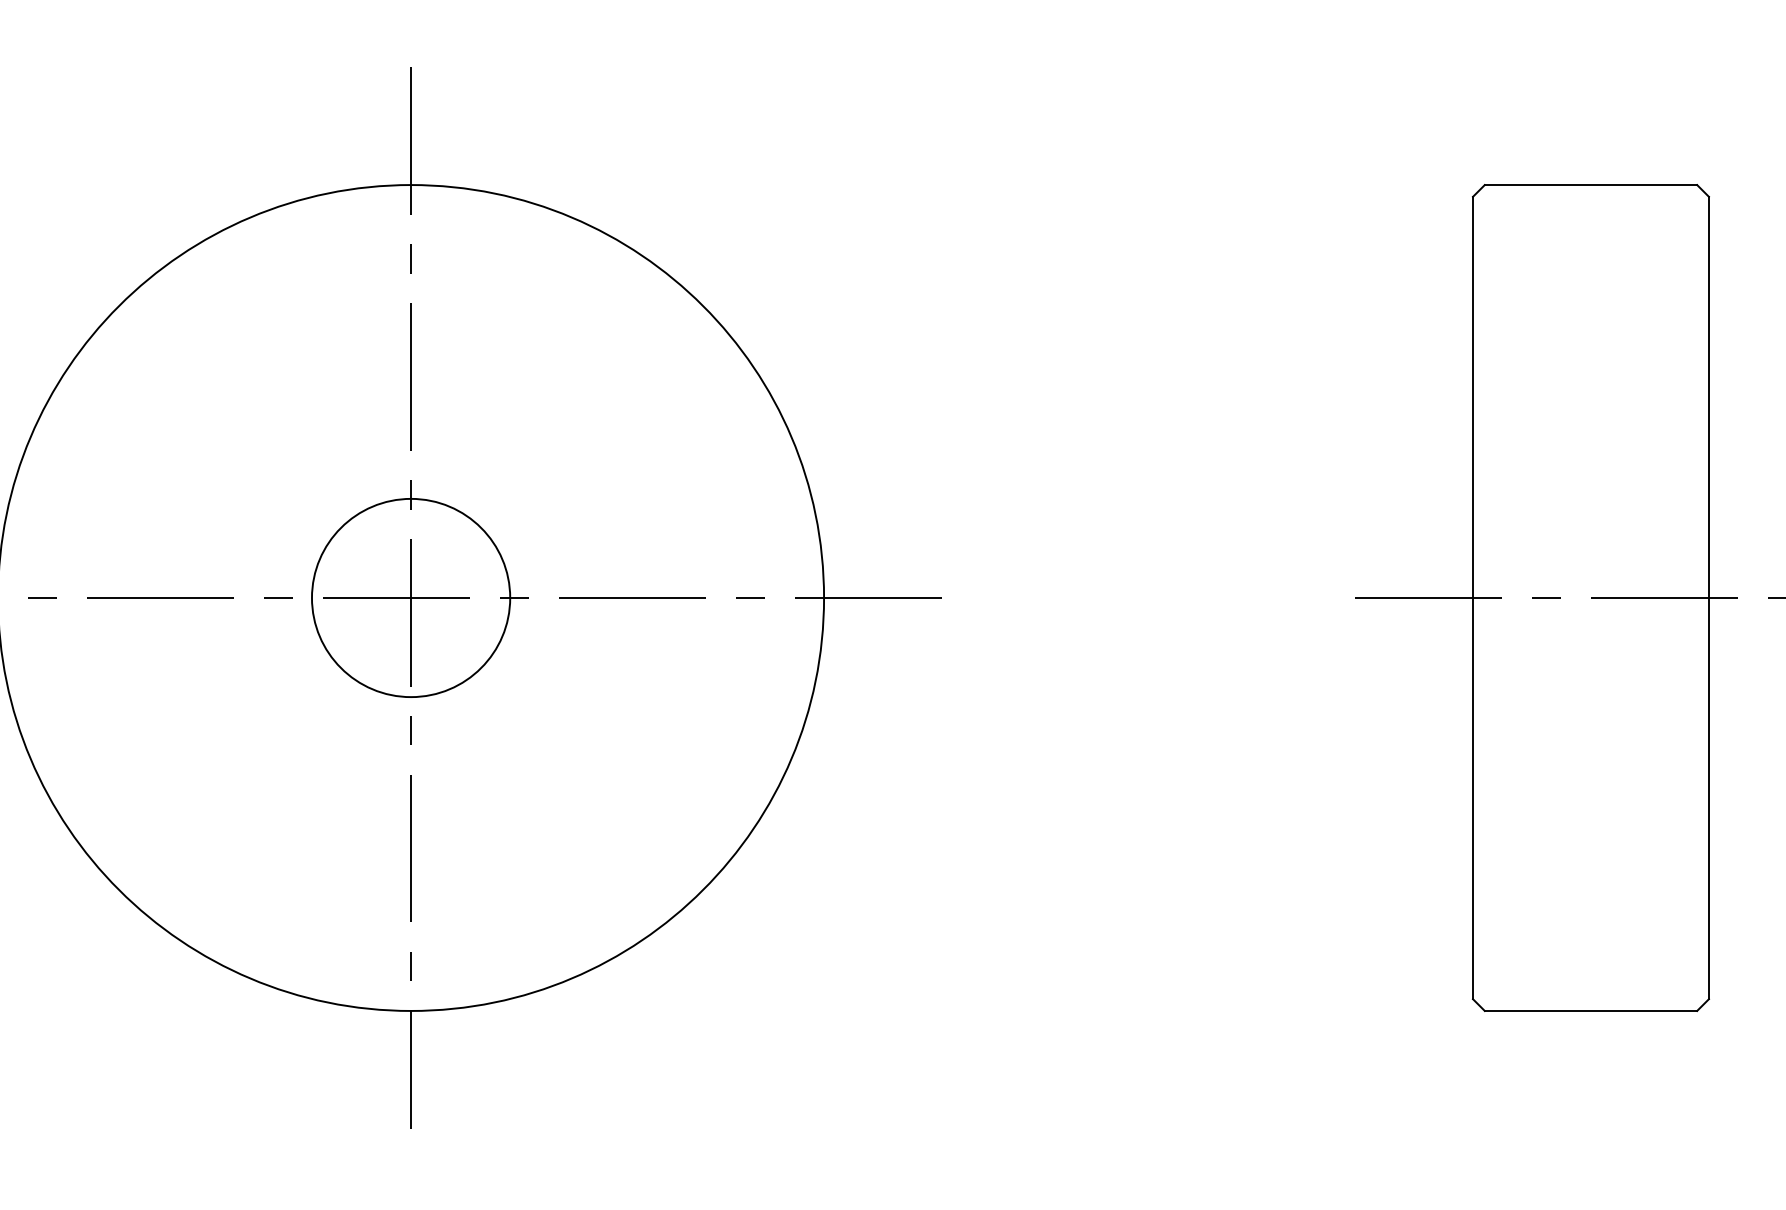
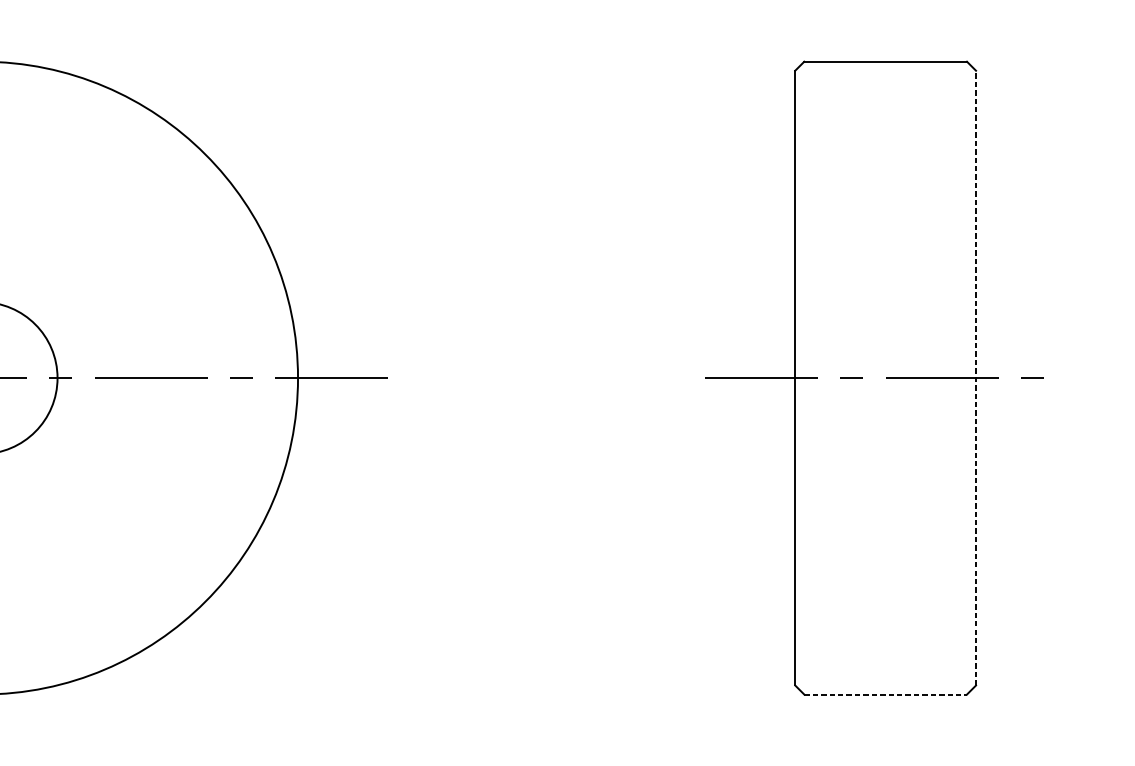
line: (1708, 597) -> (975, 377), solid -> dashed
line: (1591, 1010) -> (886, 694), solid -> dashed

